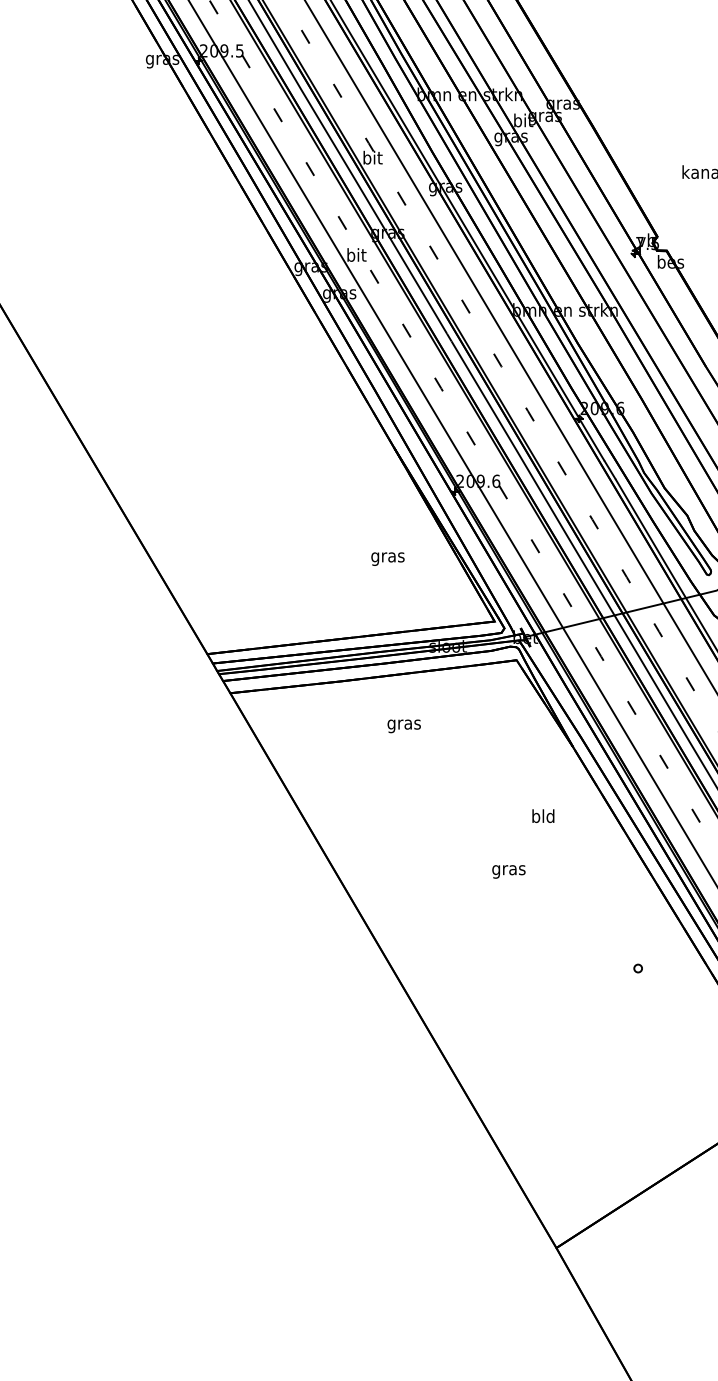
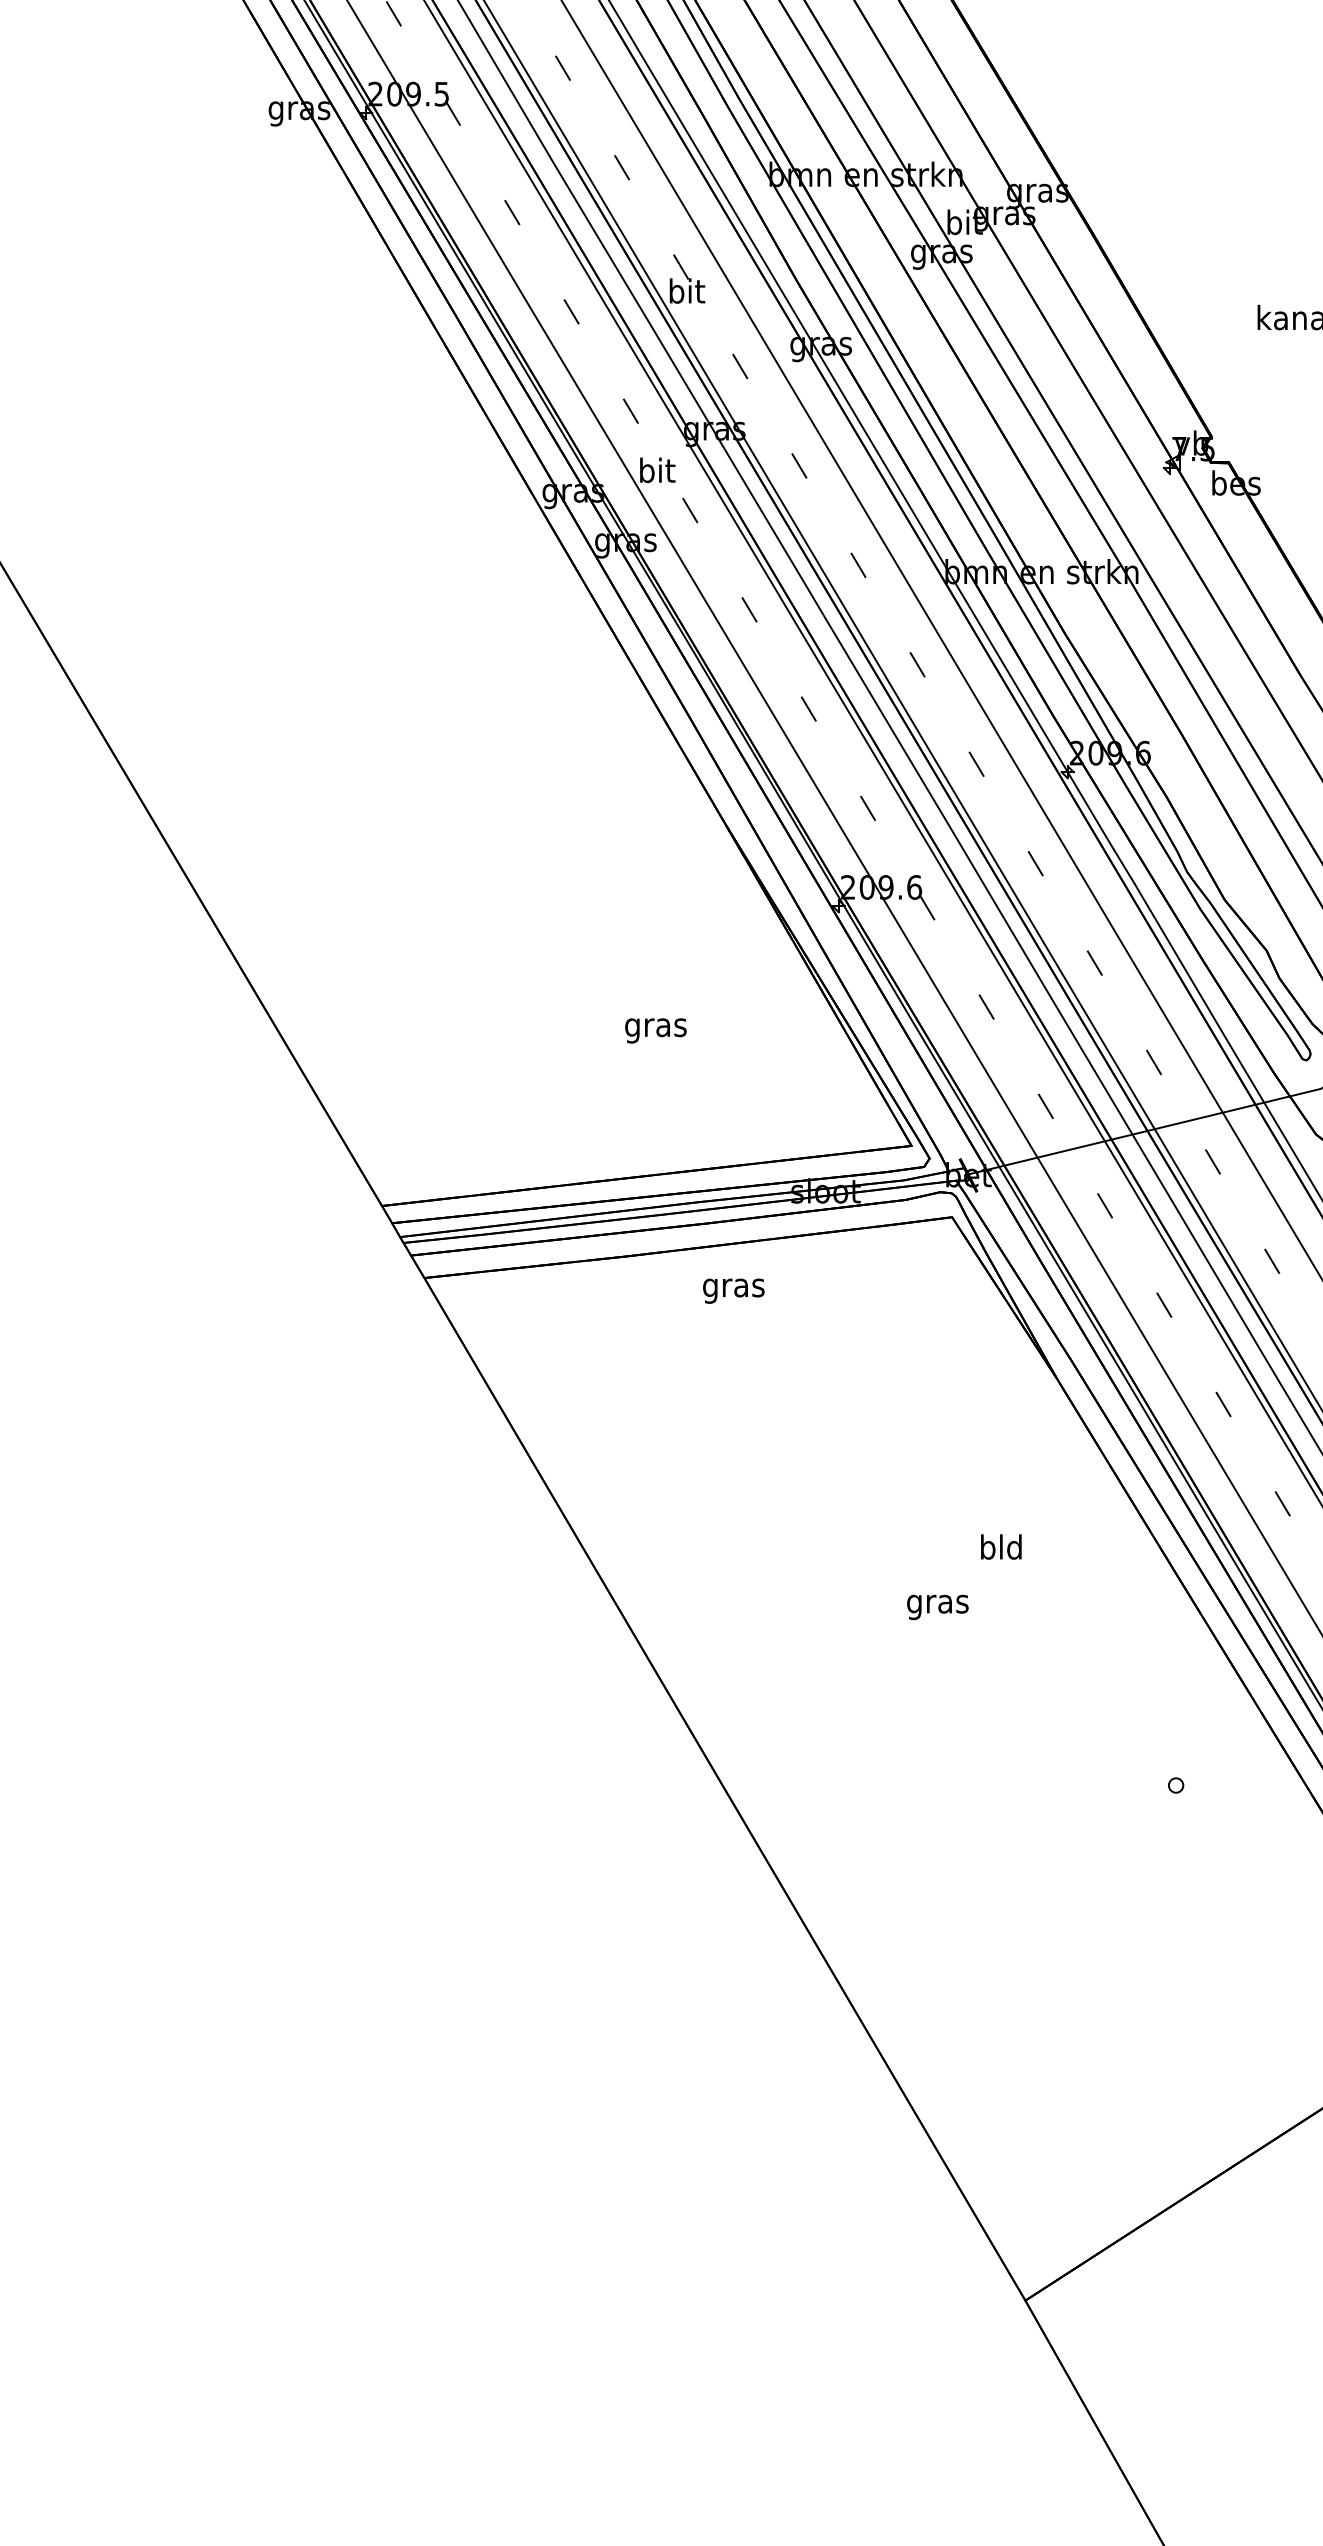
text: (387, 558) -> (655, 1029), moved
text: (403, 726) -> (732, 1291), moved
text: (543, 815) -> (1001, 1545), moved

